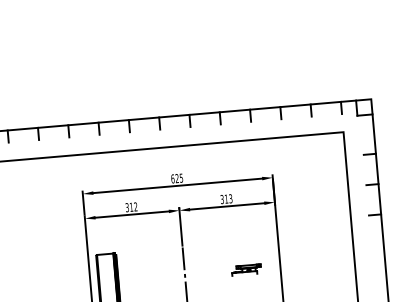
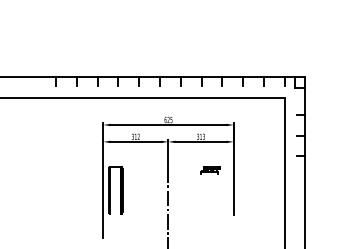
part: (246, 270) -> (210, 170), moved

